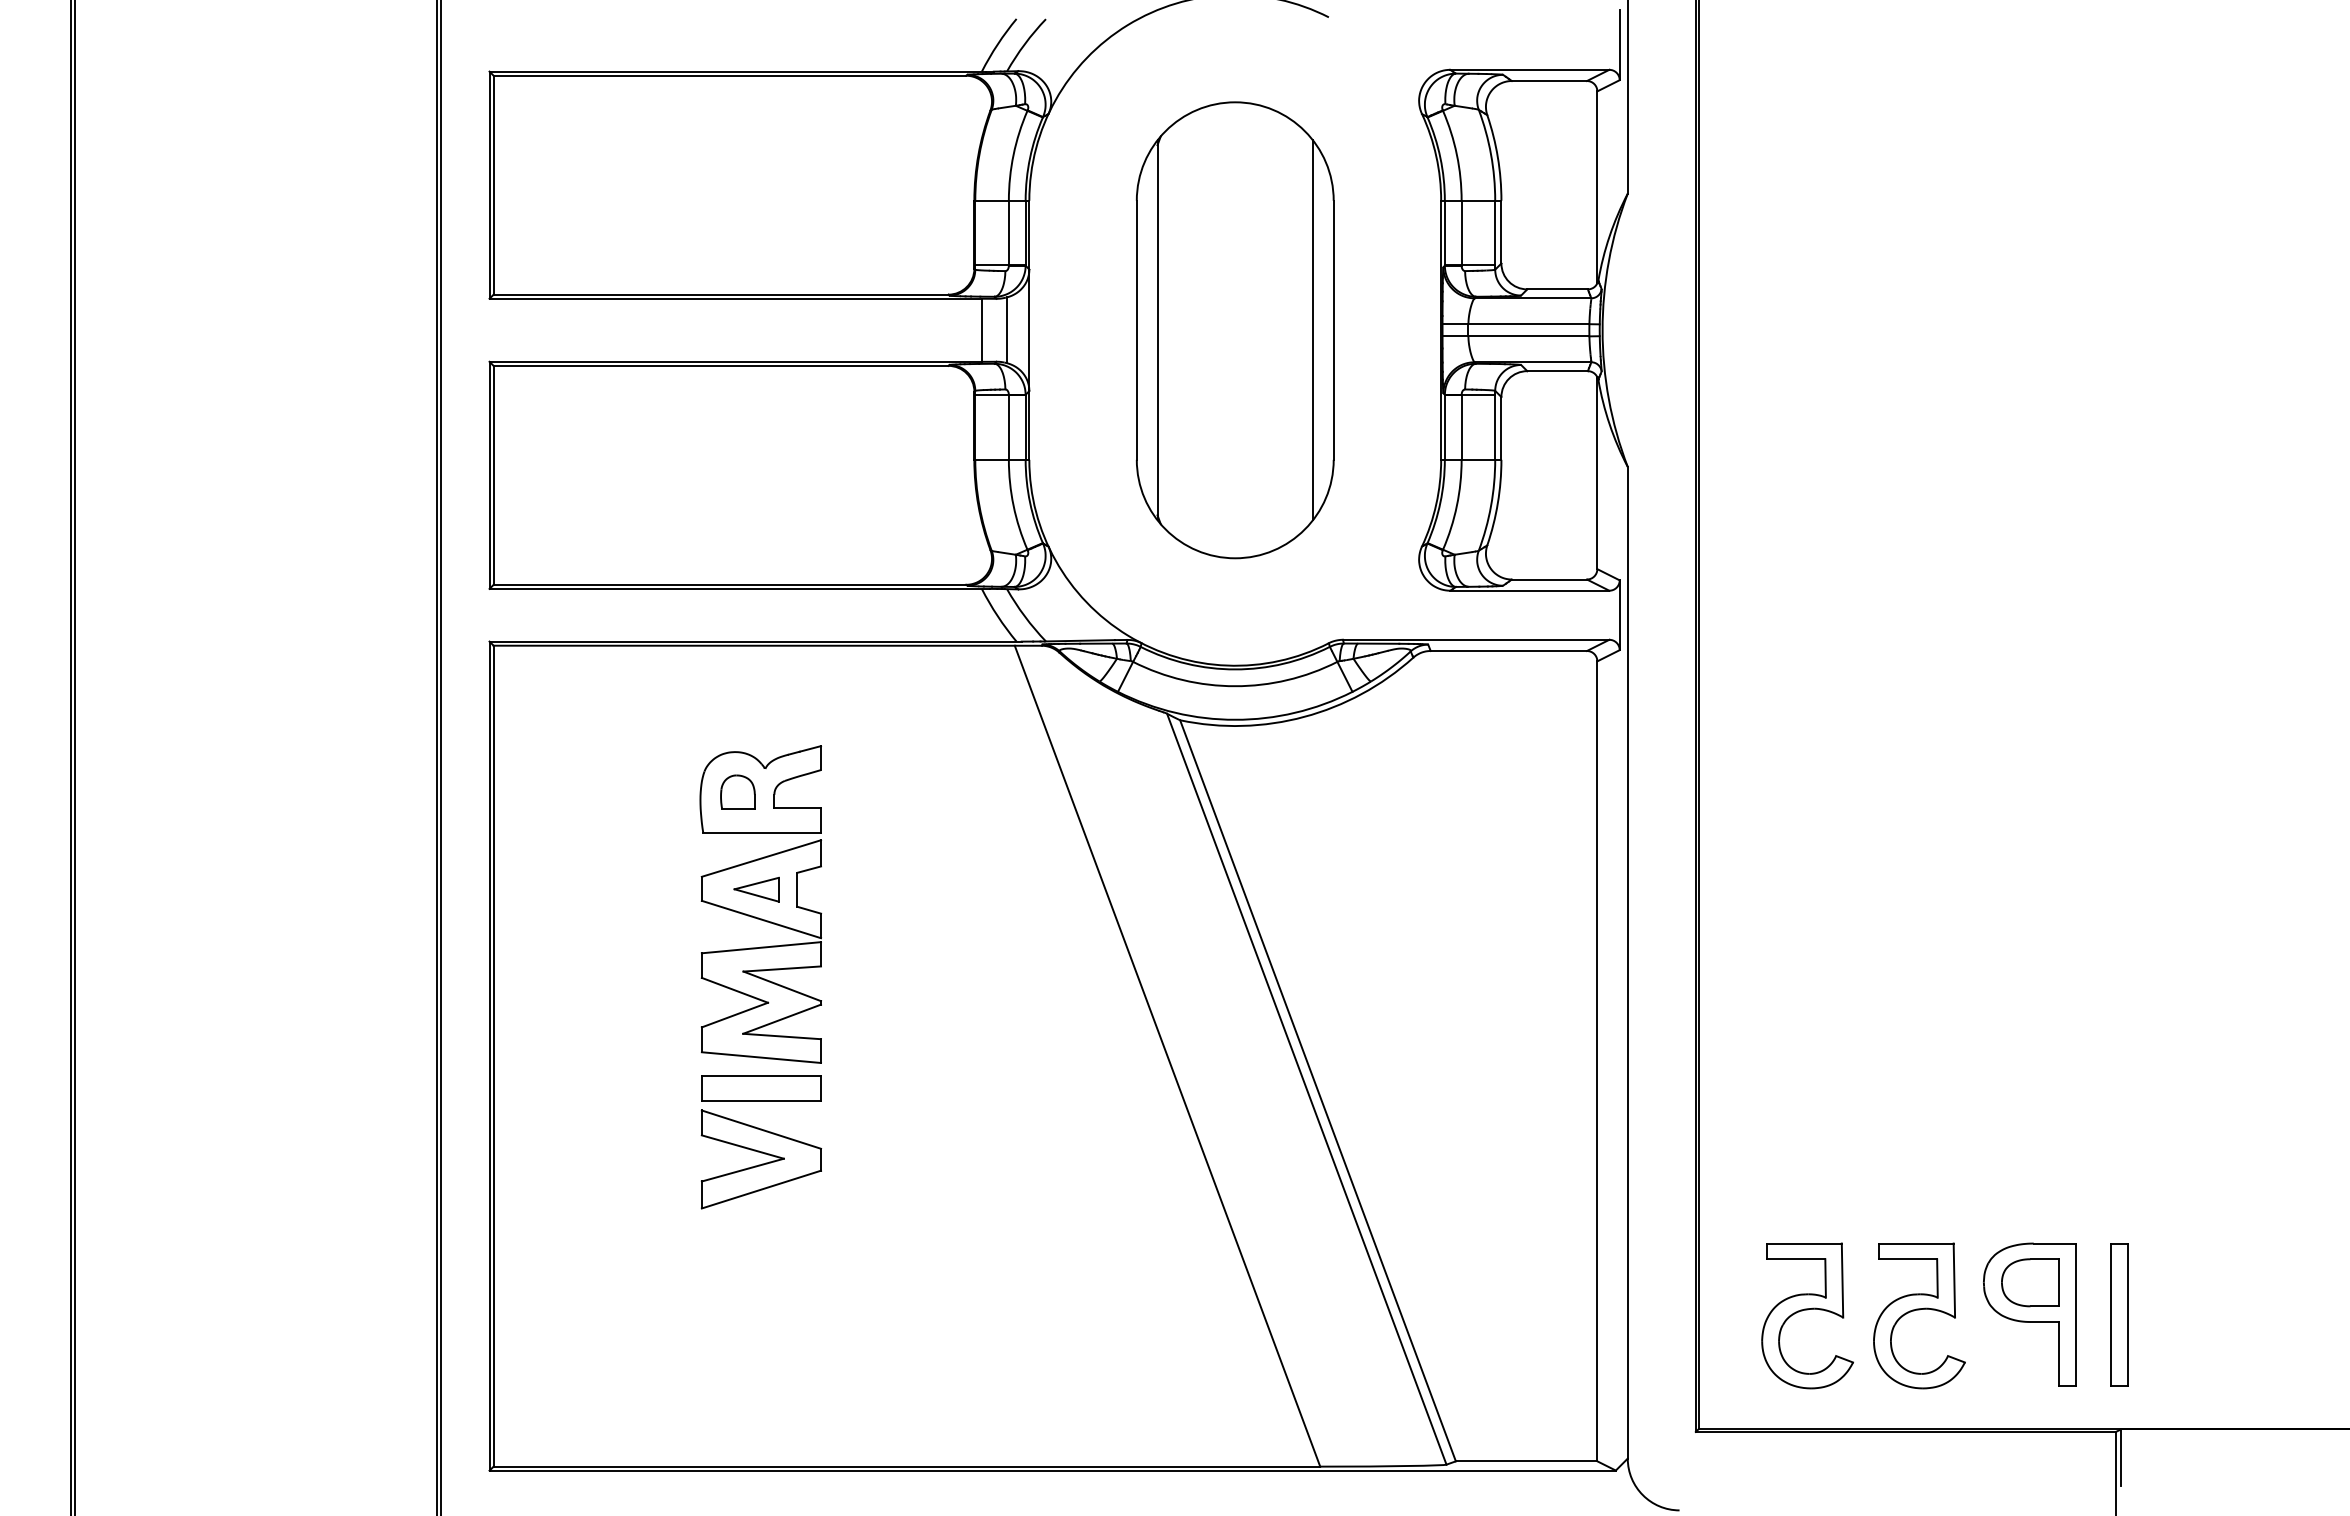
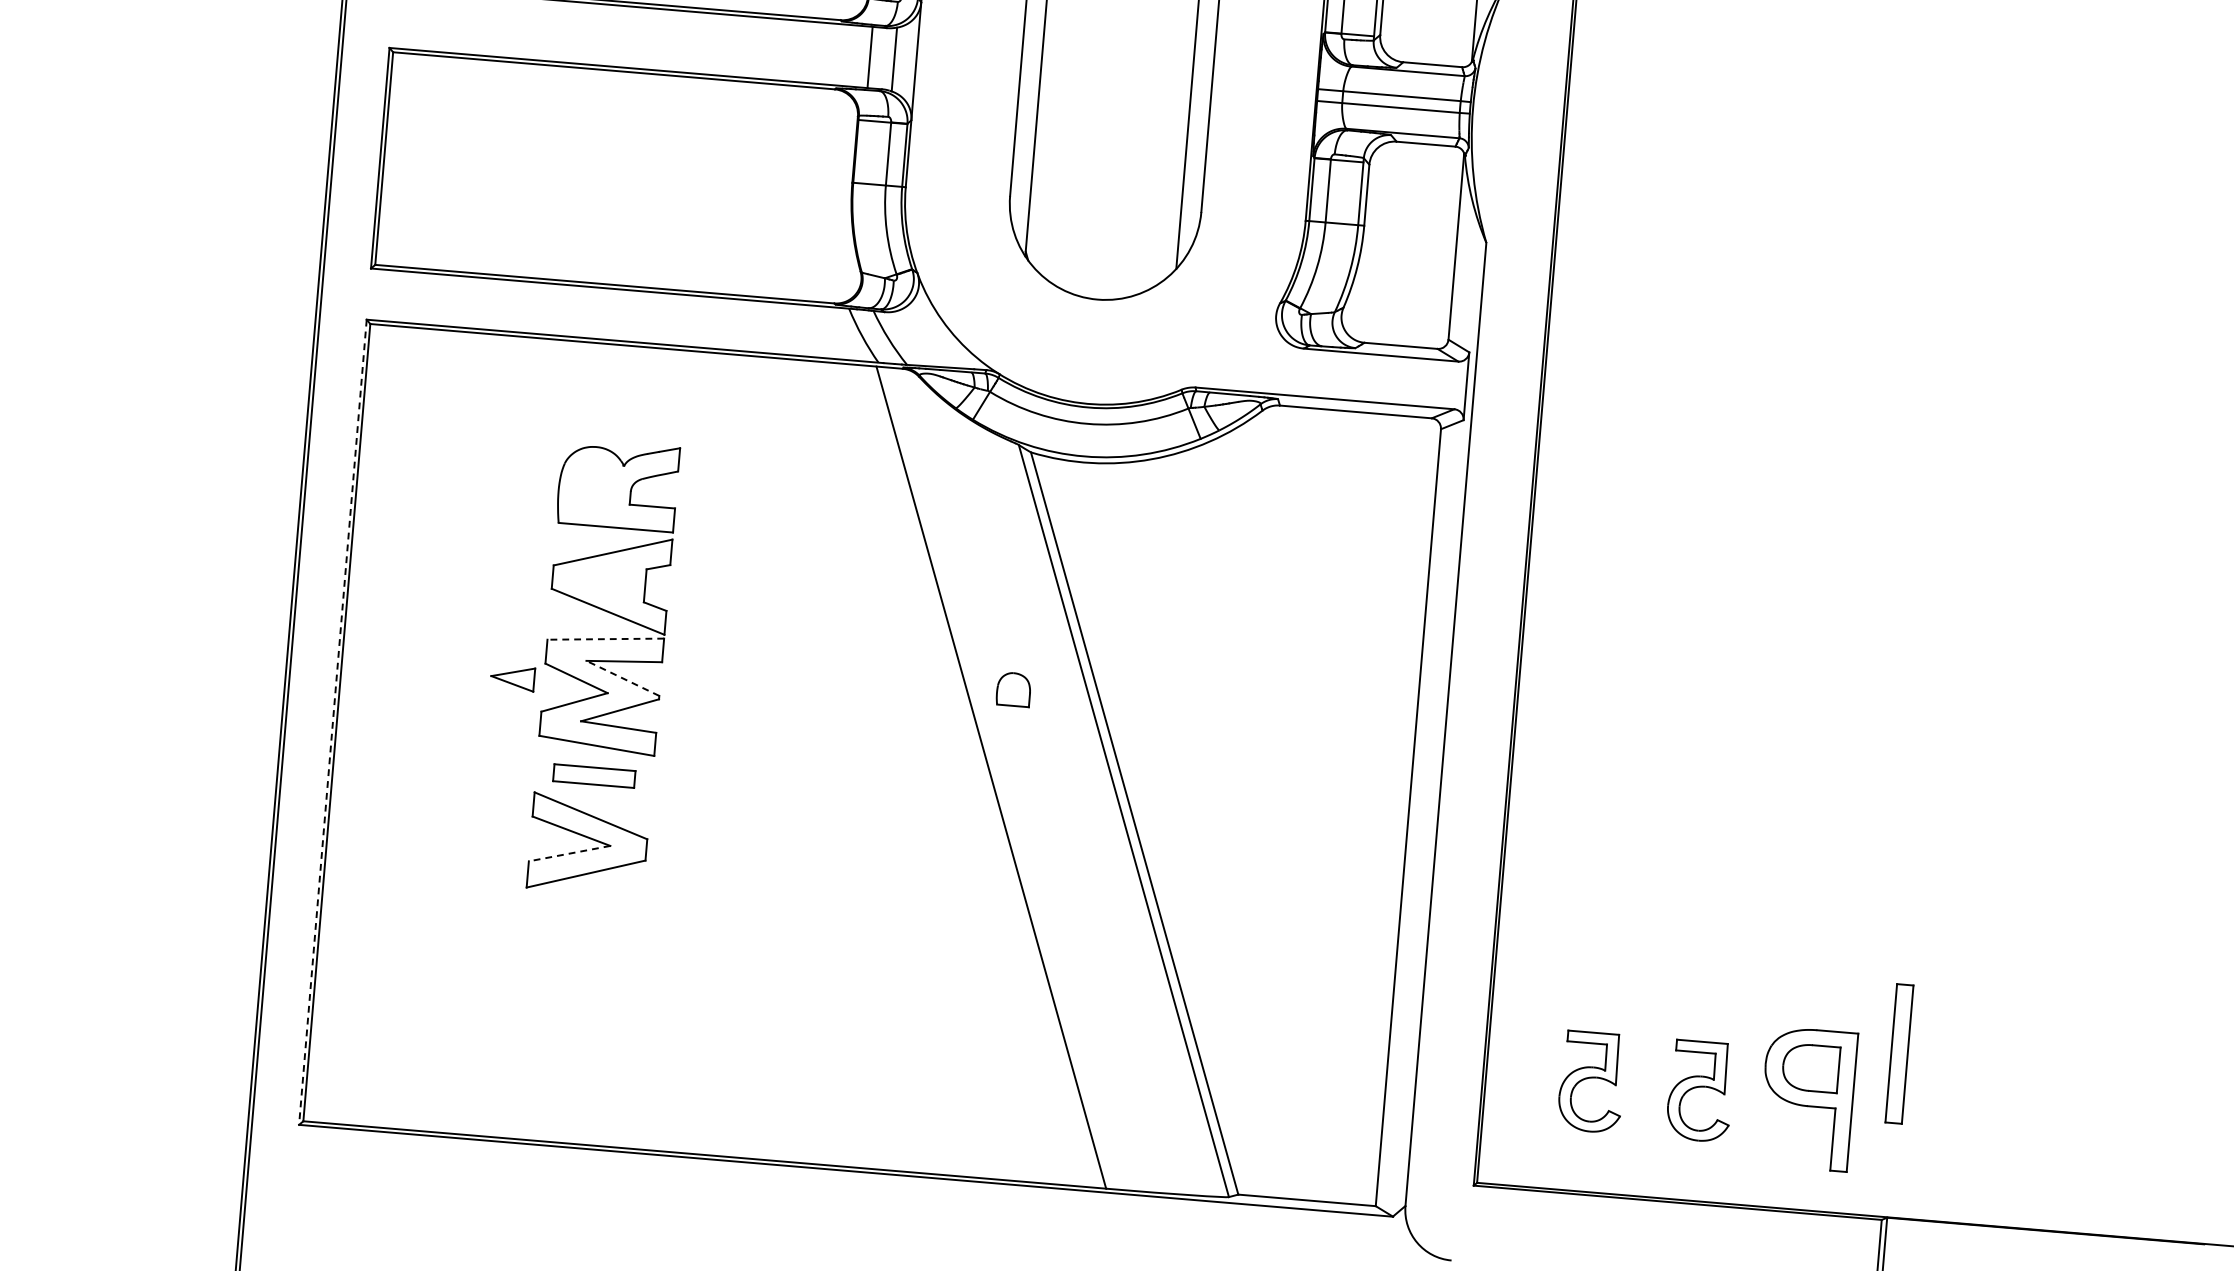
part: (737, 791) -> (1013, 688), moved
part: (756, 889) -> (512, 678), moved
line: (761, 947) -> (605, 638), solid -> dashed
line: (781, 986) -> (622, 678), solid -> dashed
line: (489, 1056) -> (332, 722), solid -> dashed
part: (761, 1088) -> (594, 775), size x0.7
line: (742, 1170) -> (569, 853), solid -> dashed
part: (2119, 1314) -> (1899, 1053), moved
part: (1807, 1315) -> (1591, 1081), size x0.7
part: (1919, 1315) -> (1700, 1090), size x0.7

